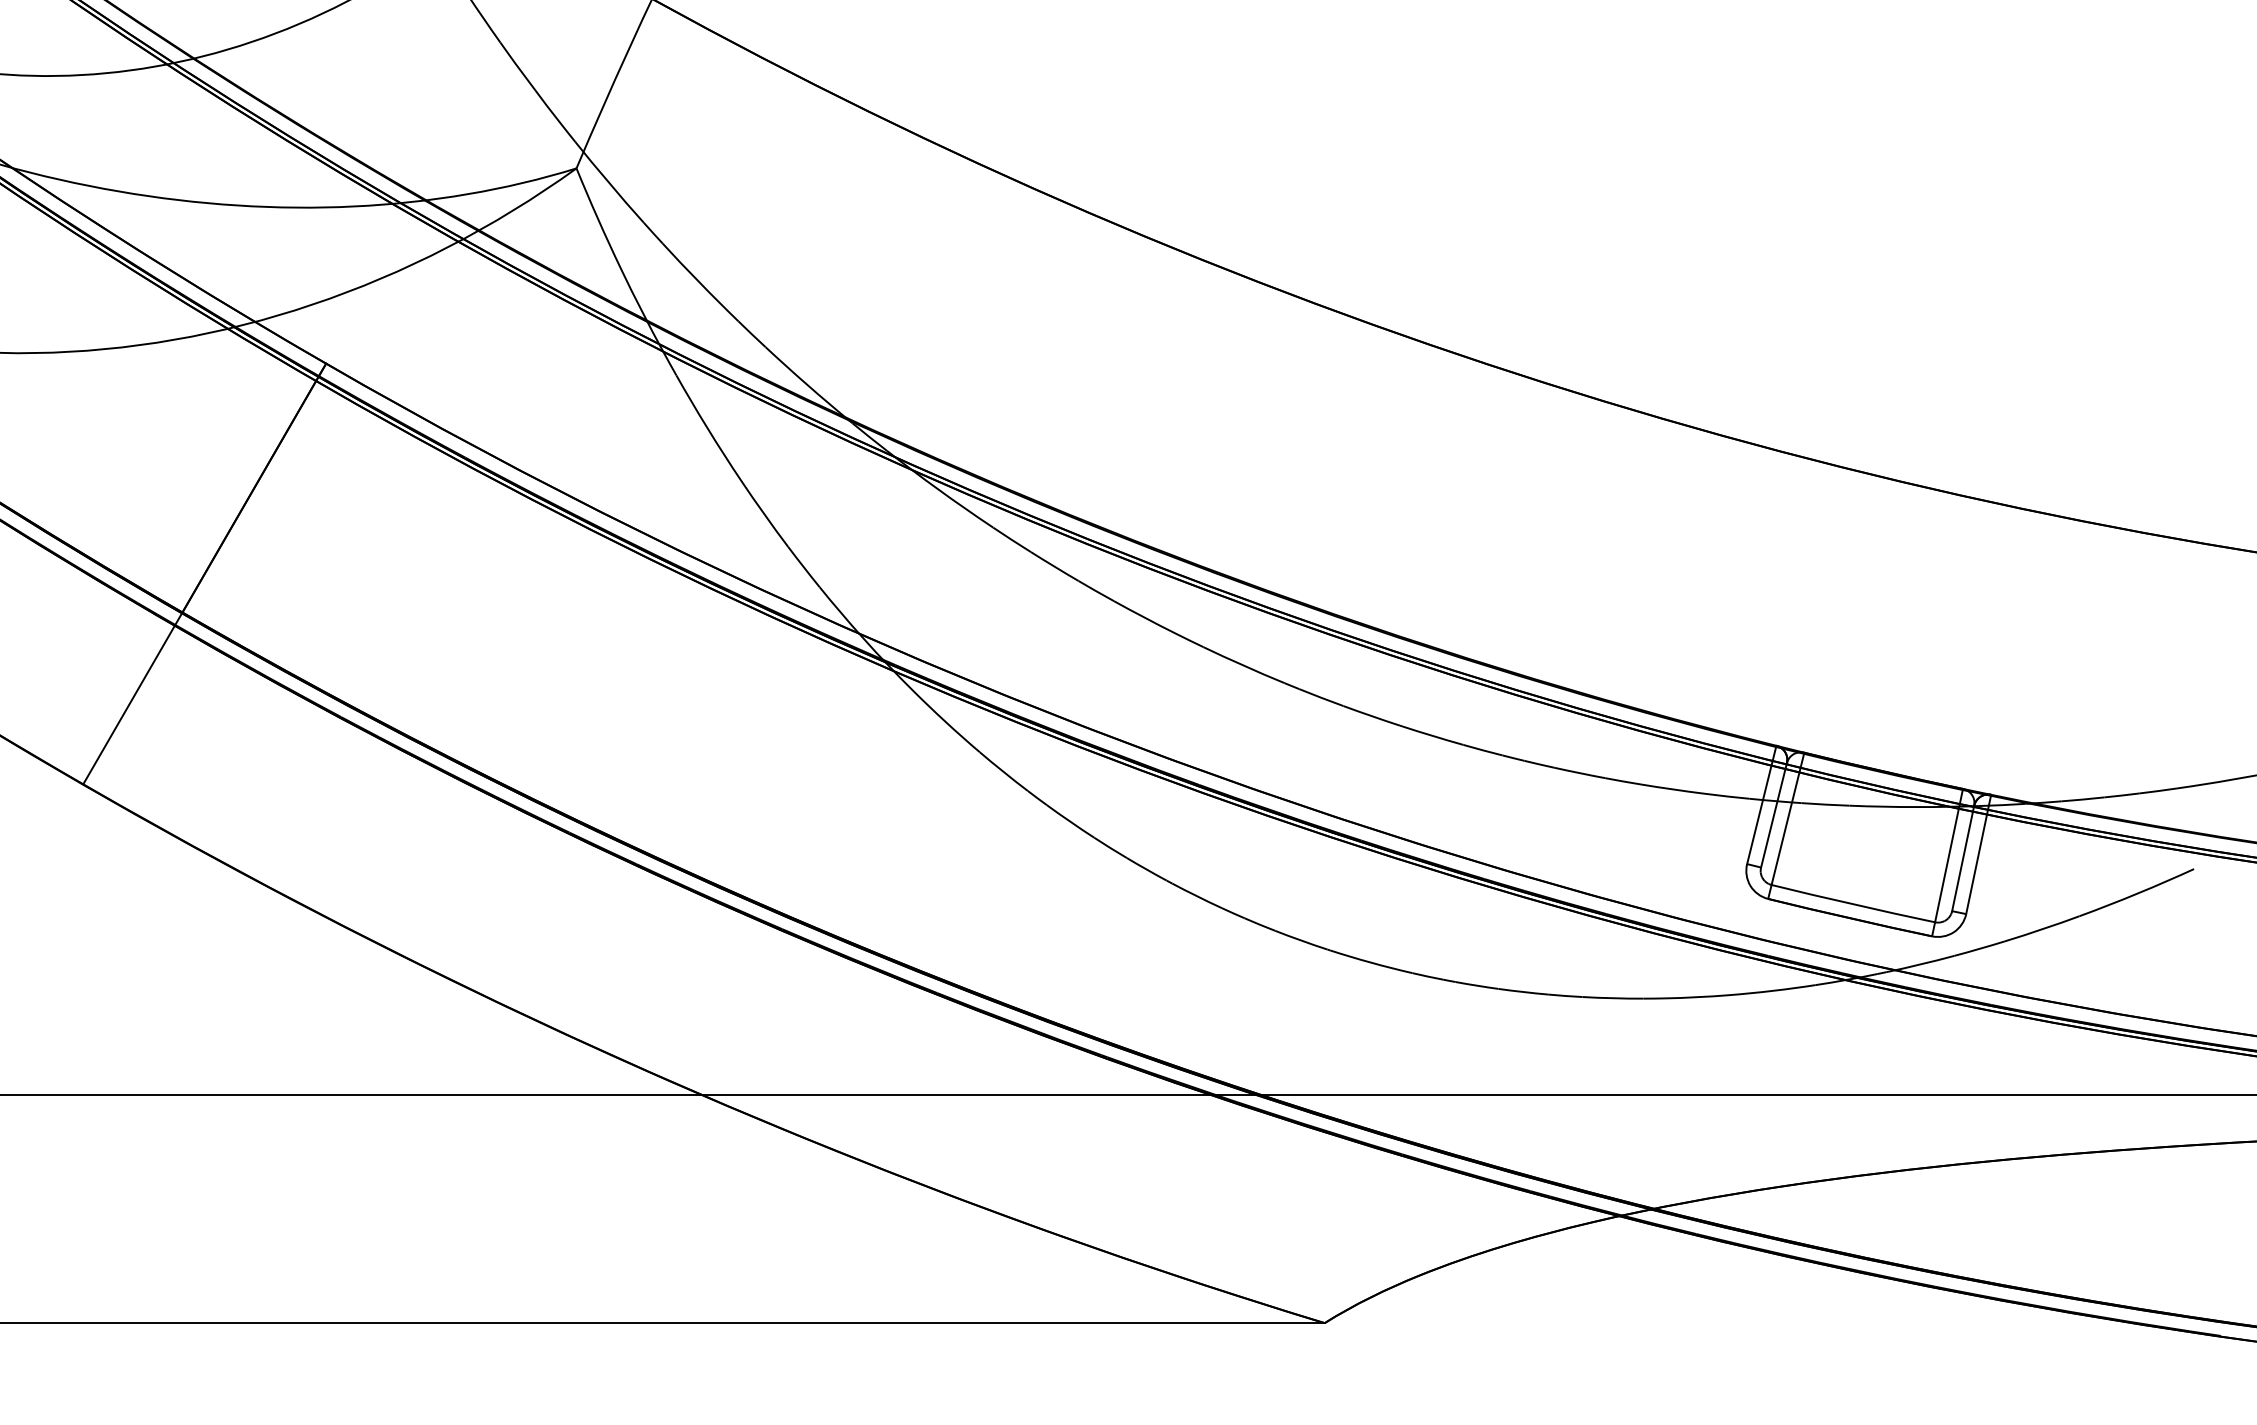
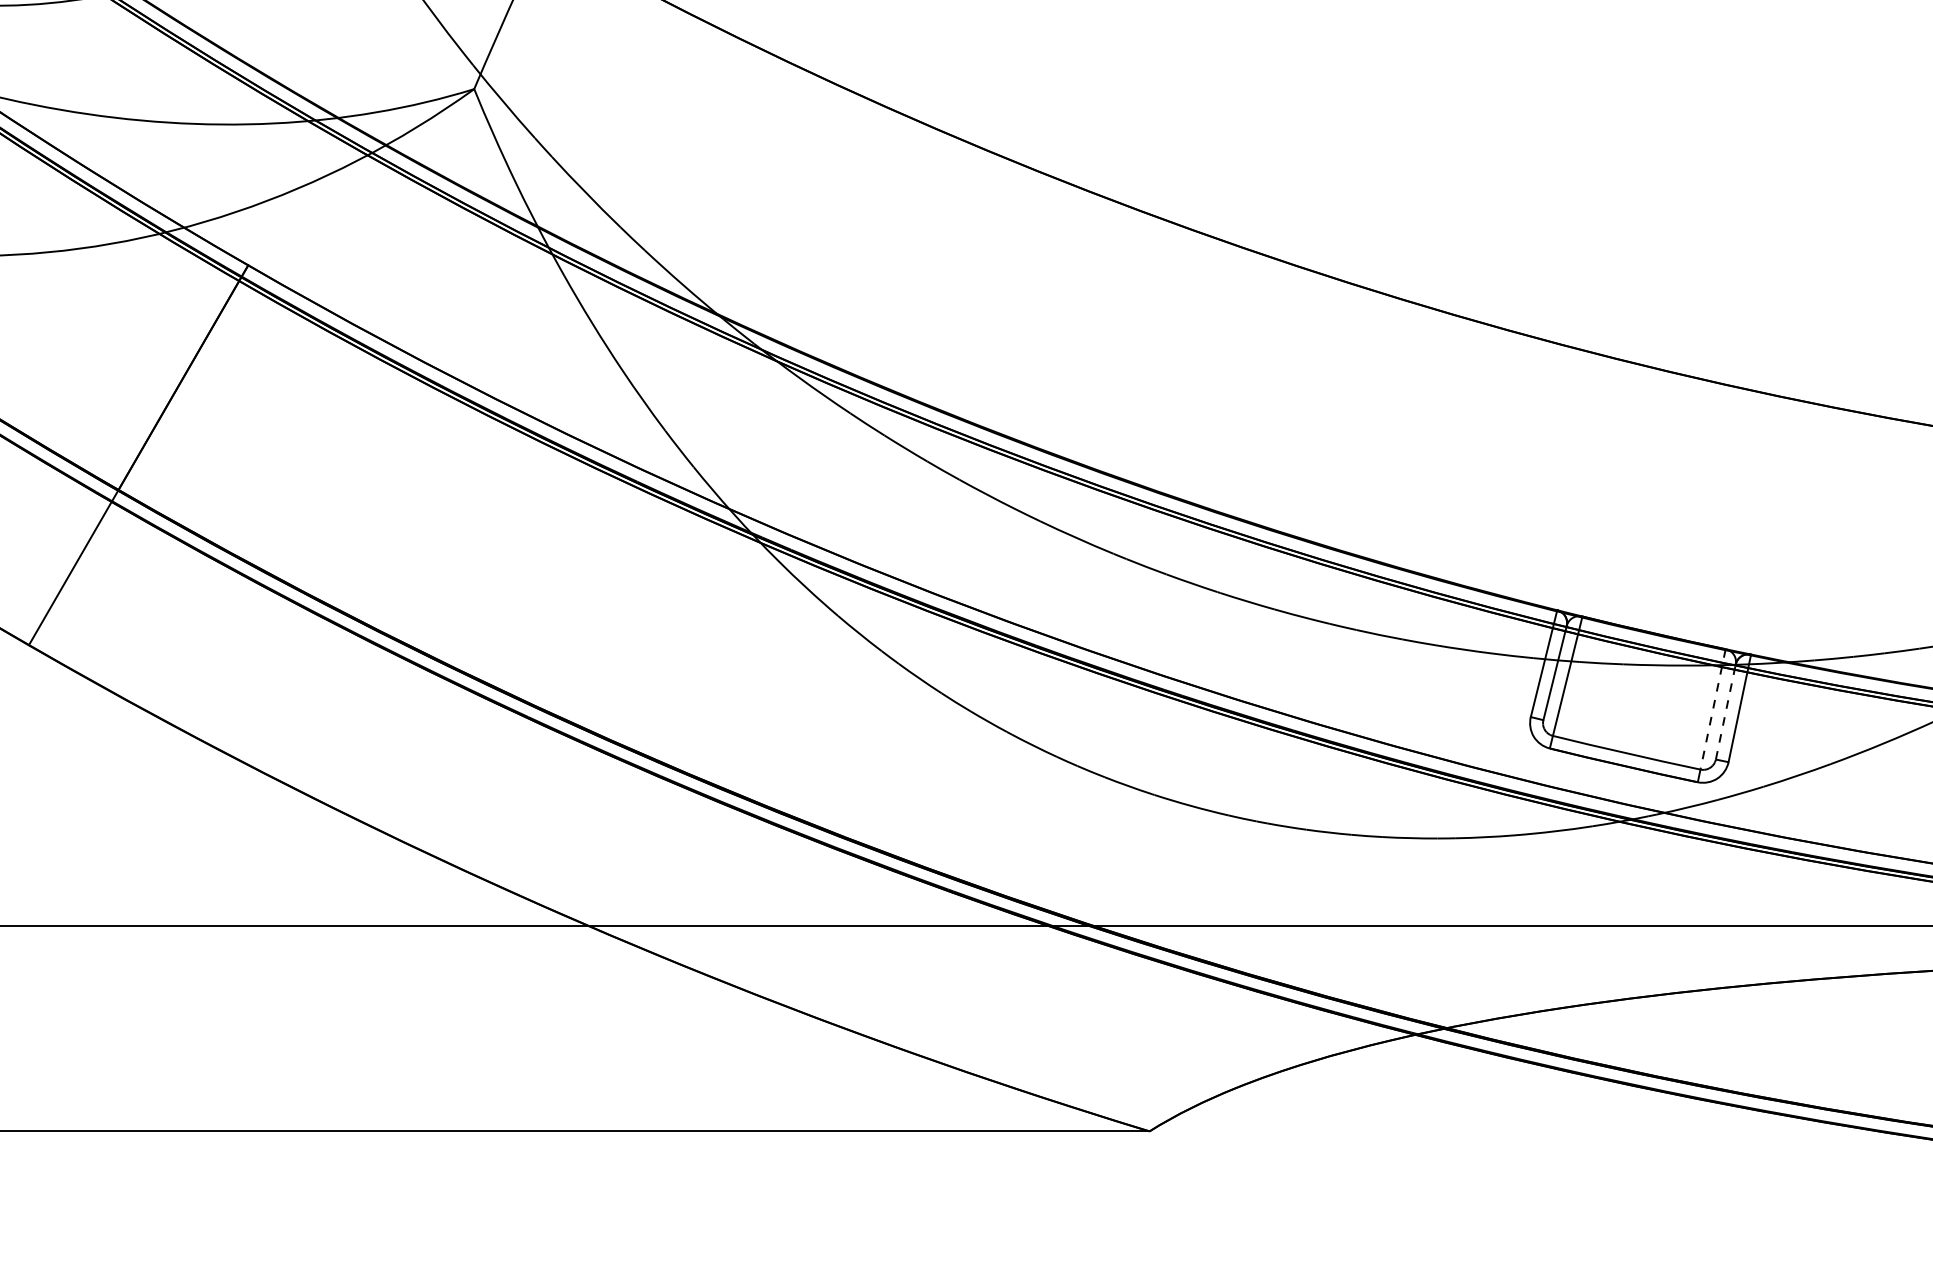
line: (1948, 856) -> (1712, 710), solid -> dashed
line: (1963, 858) -> (1726, 712), solid -> dashed

